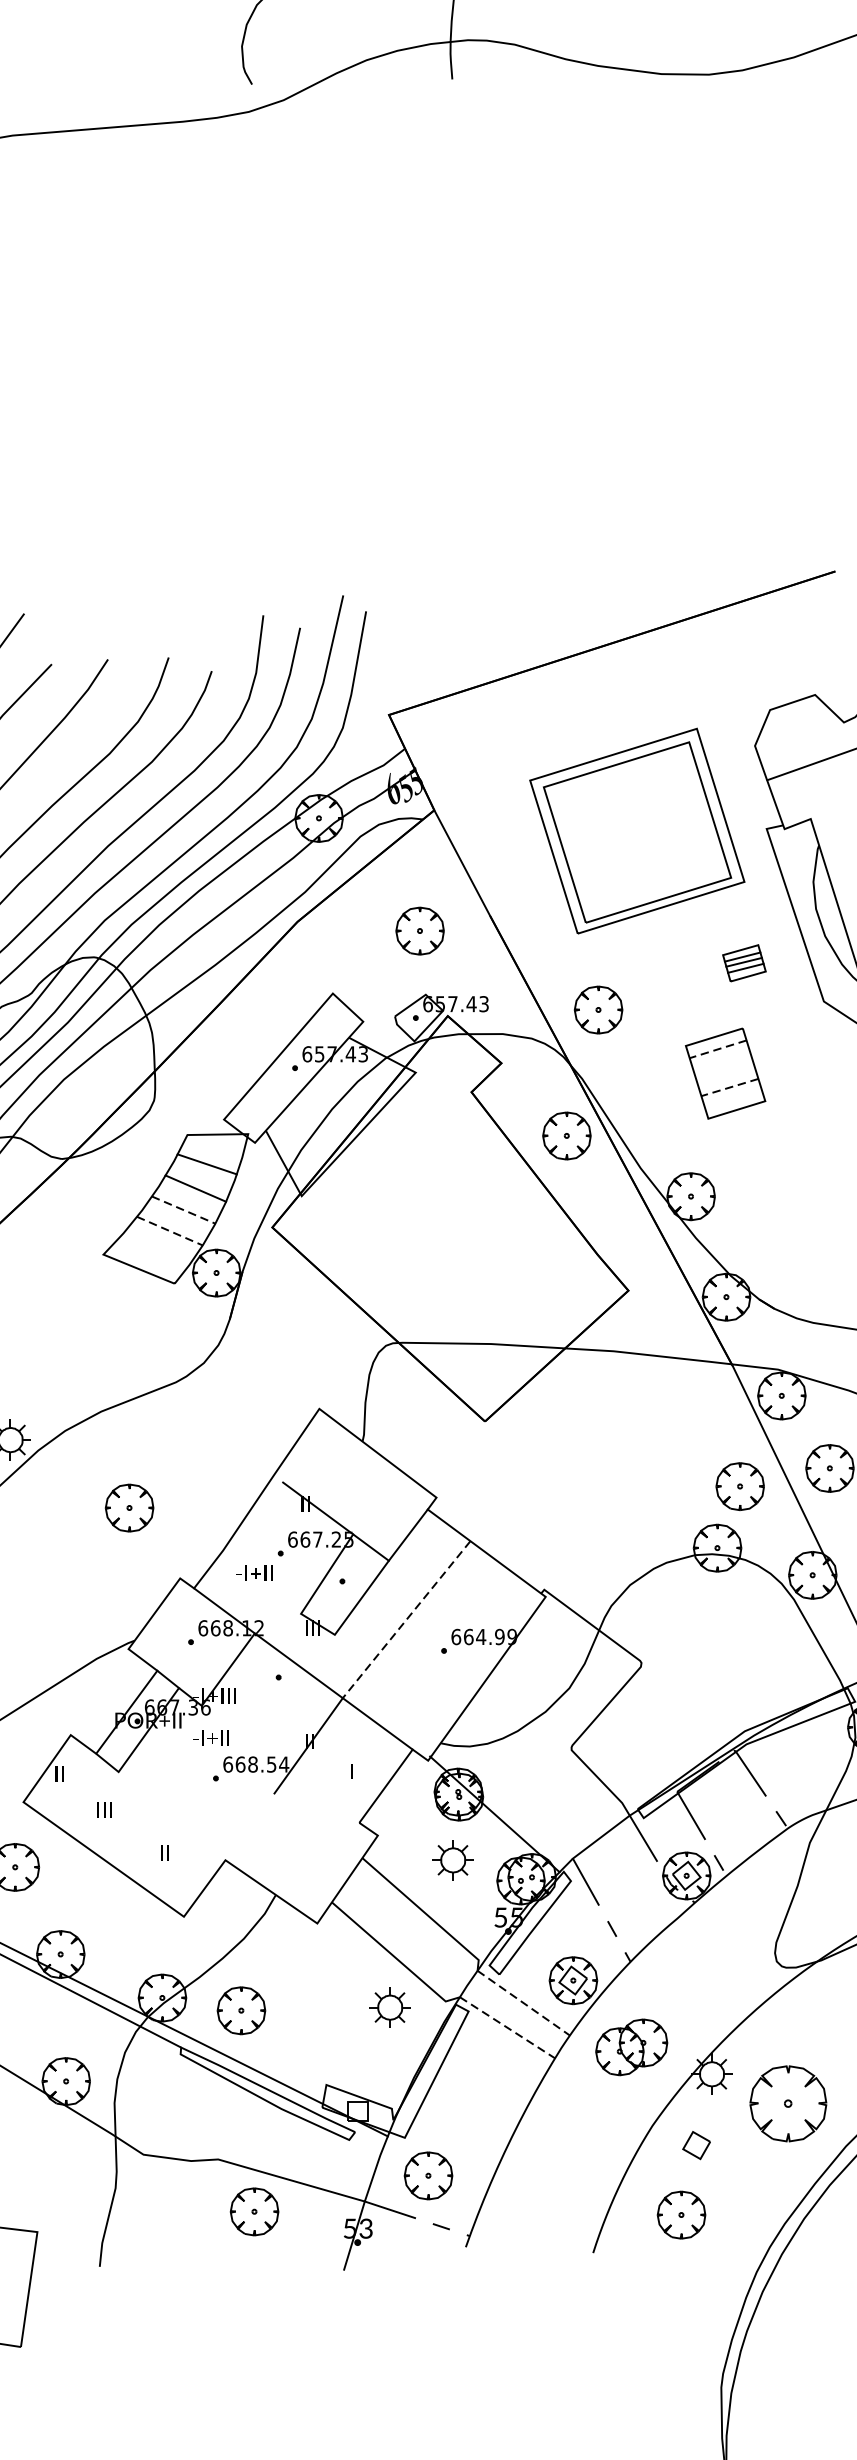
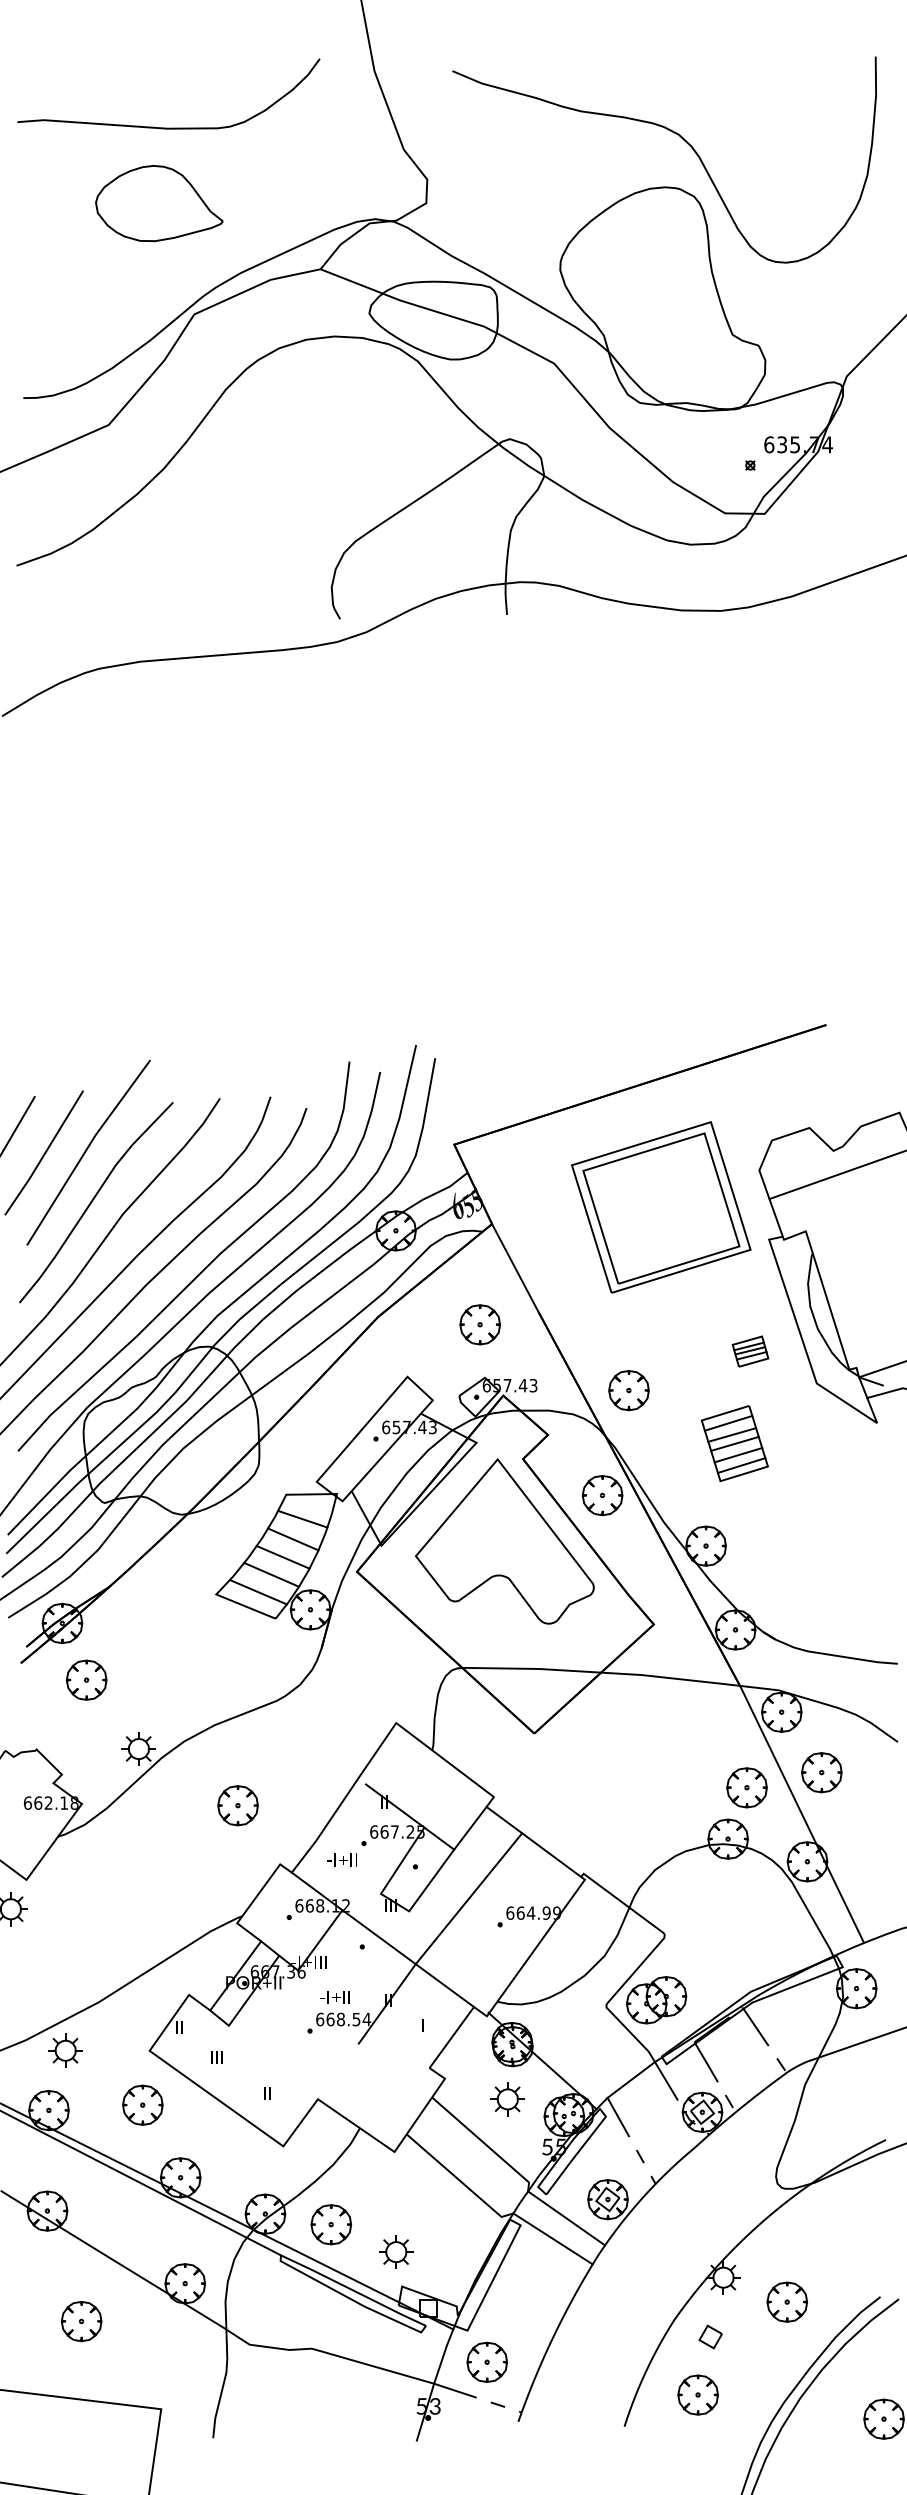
part: (637, 831) -> (661, 1207), moved
line: (717, 1049) -> (728, 1423), dashed -> solid
line: (722, 1062) -> (732, 1434), added
line: (725, 1073) -> (734, 1443), added
line: (729, 1087) -> (738, 1455), dashed -> solid
line: (733, 1099) -> (741, 1465), added
part: (449, 1191) -> (504, 1541), added
line: (184, 1210) -> (283, 1557), dashed -> solid
line: (169, 1230) -> (271, 1574), dashed -> solid
line: (152, 1252) -> (257, 1592), added
line: (406, 1620) -> (468, 1899), dashed -> solid
text: (210, 1738) -> (334, 1997), moved
line: (523, 2003) -> (566, 2218), dashed -> solid
part: (390, 2006) -> (396, 2251), moved
line: (508, 2028) -> (553, 2239), dashed -> solid
part: (631, 2047) -> (656, 2000), moved
part: (788, 2102) -> (787, 2301), size x0.62
part: (253, 2210) -> (341, 2391), removed

